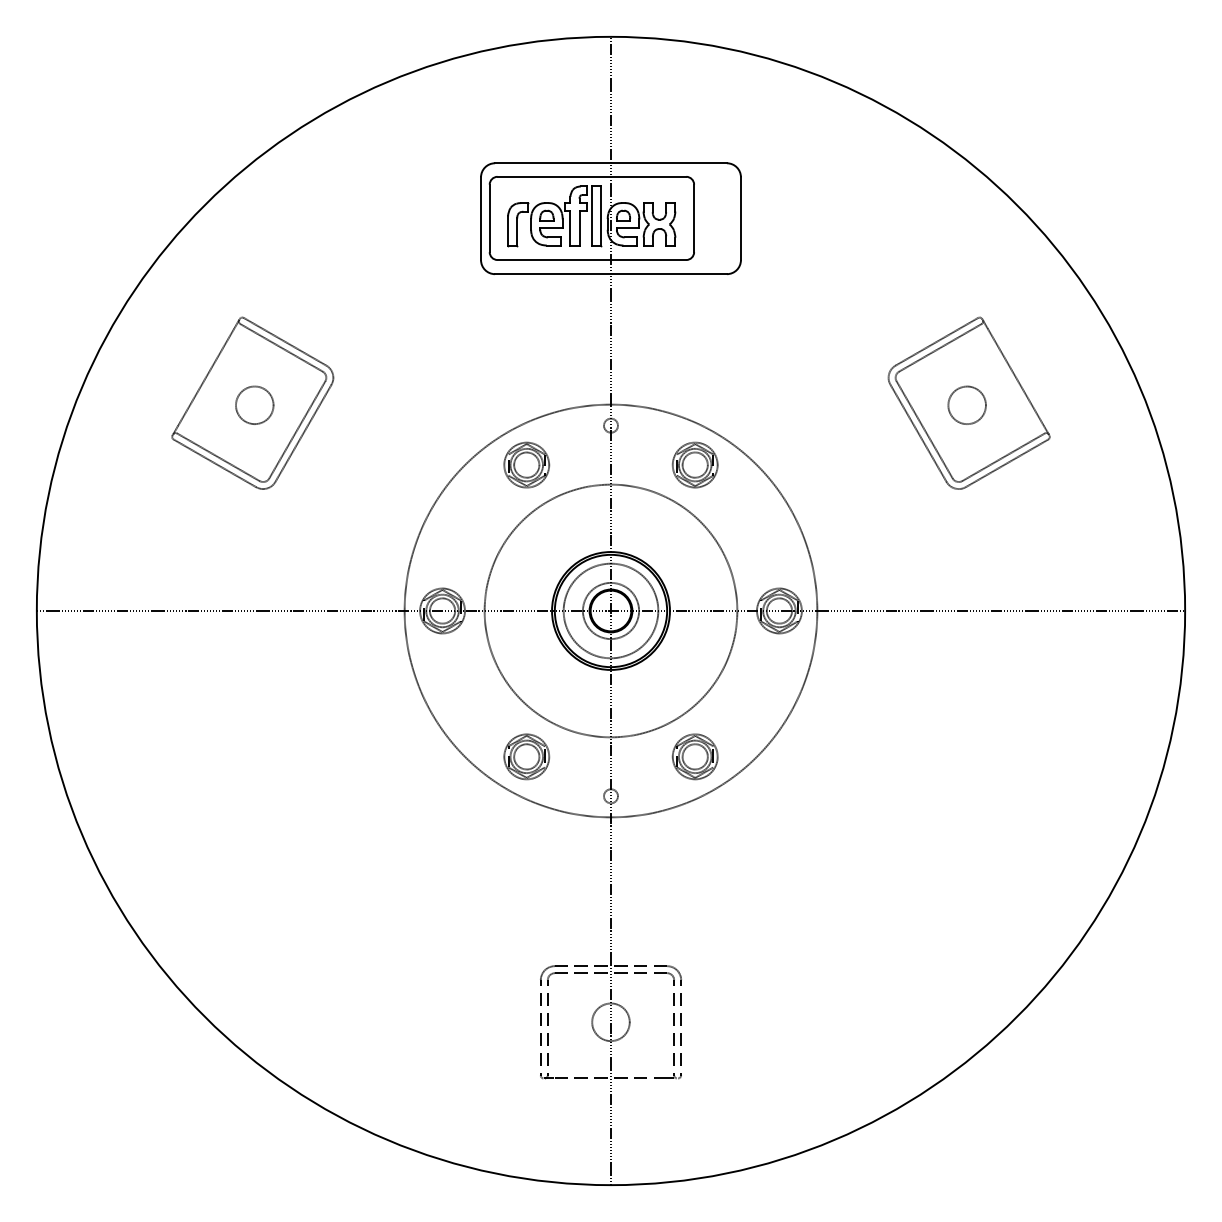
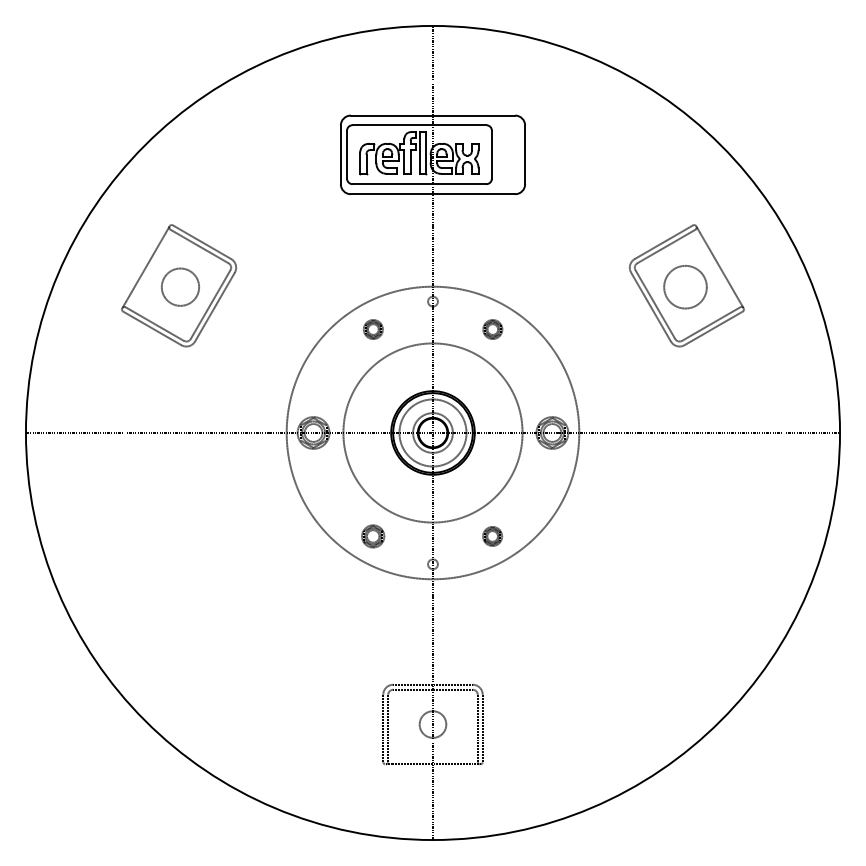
circle: (254, 404) -> (180, 286), size x1.4
circle: (967, 404) -> (685, 286), size x1.6
part: (527, 465) -> (373, 329), size x0.6
part: (694, 465) -> (492, 329), size x0.6
part: (525, 756) -> (372, 536), size x0.7
part: (694, 756) -> (492, 536), size x0.6

